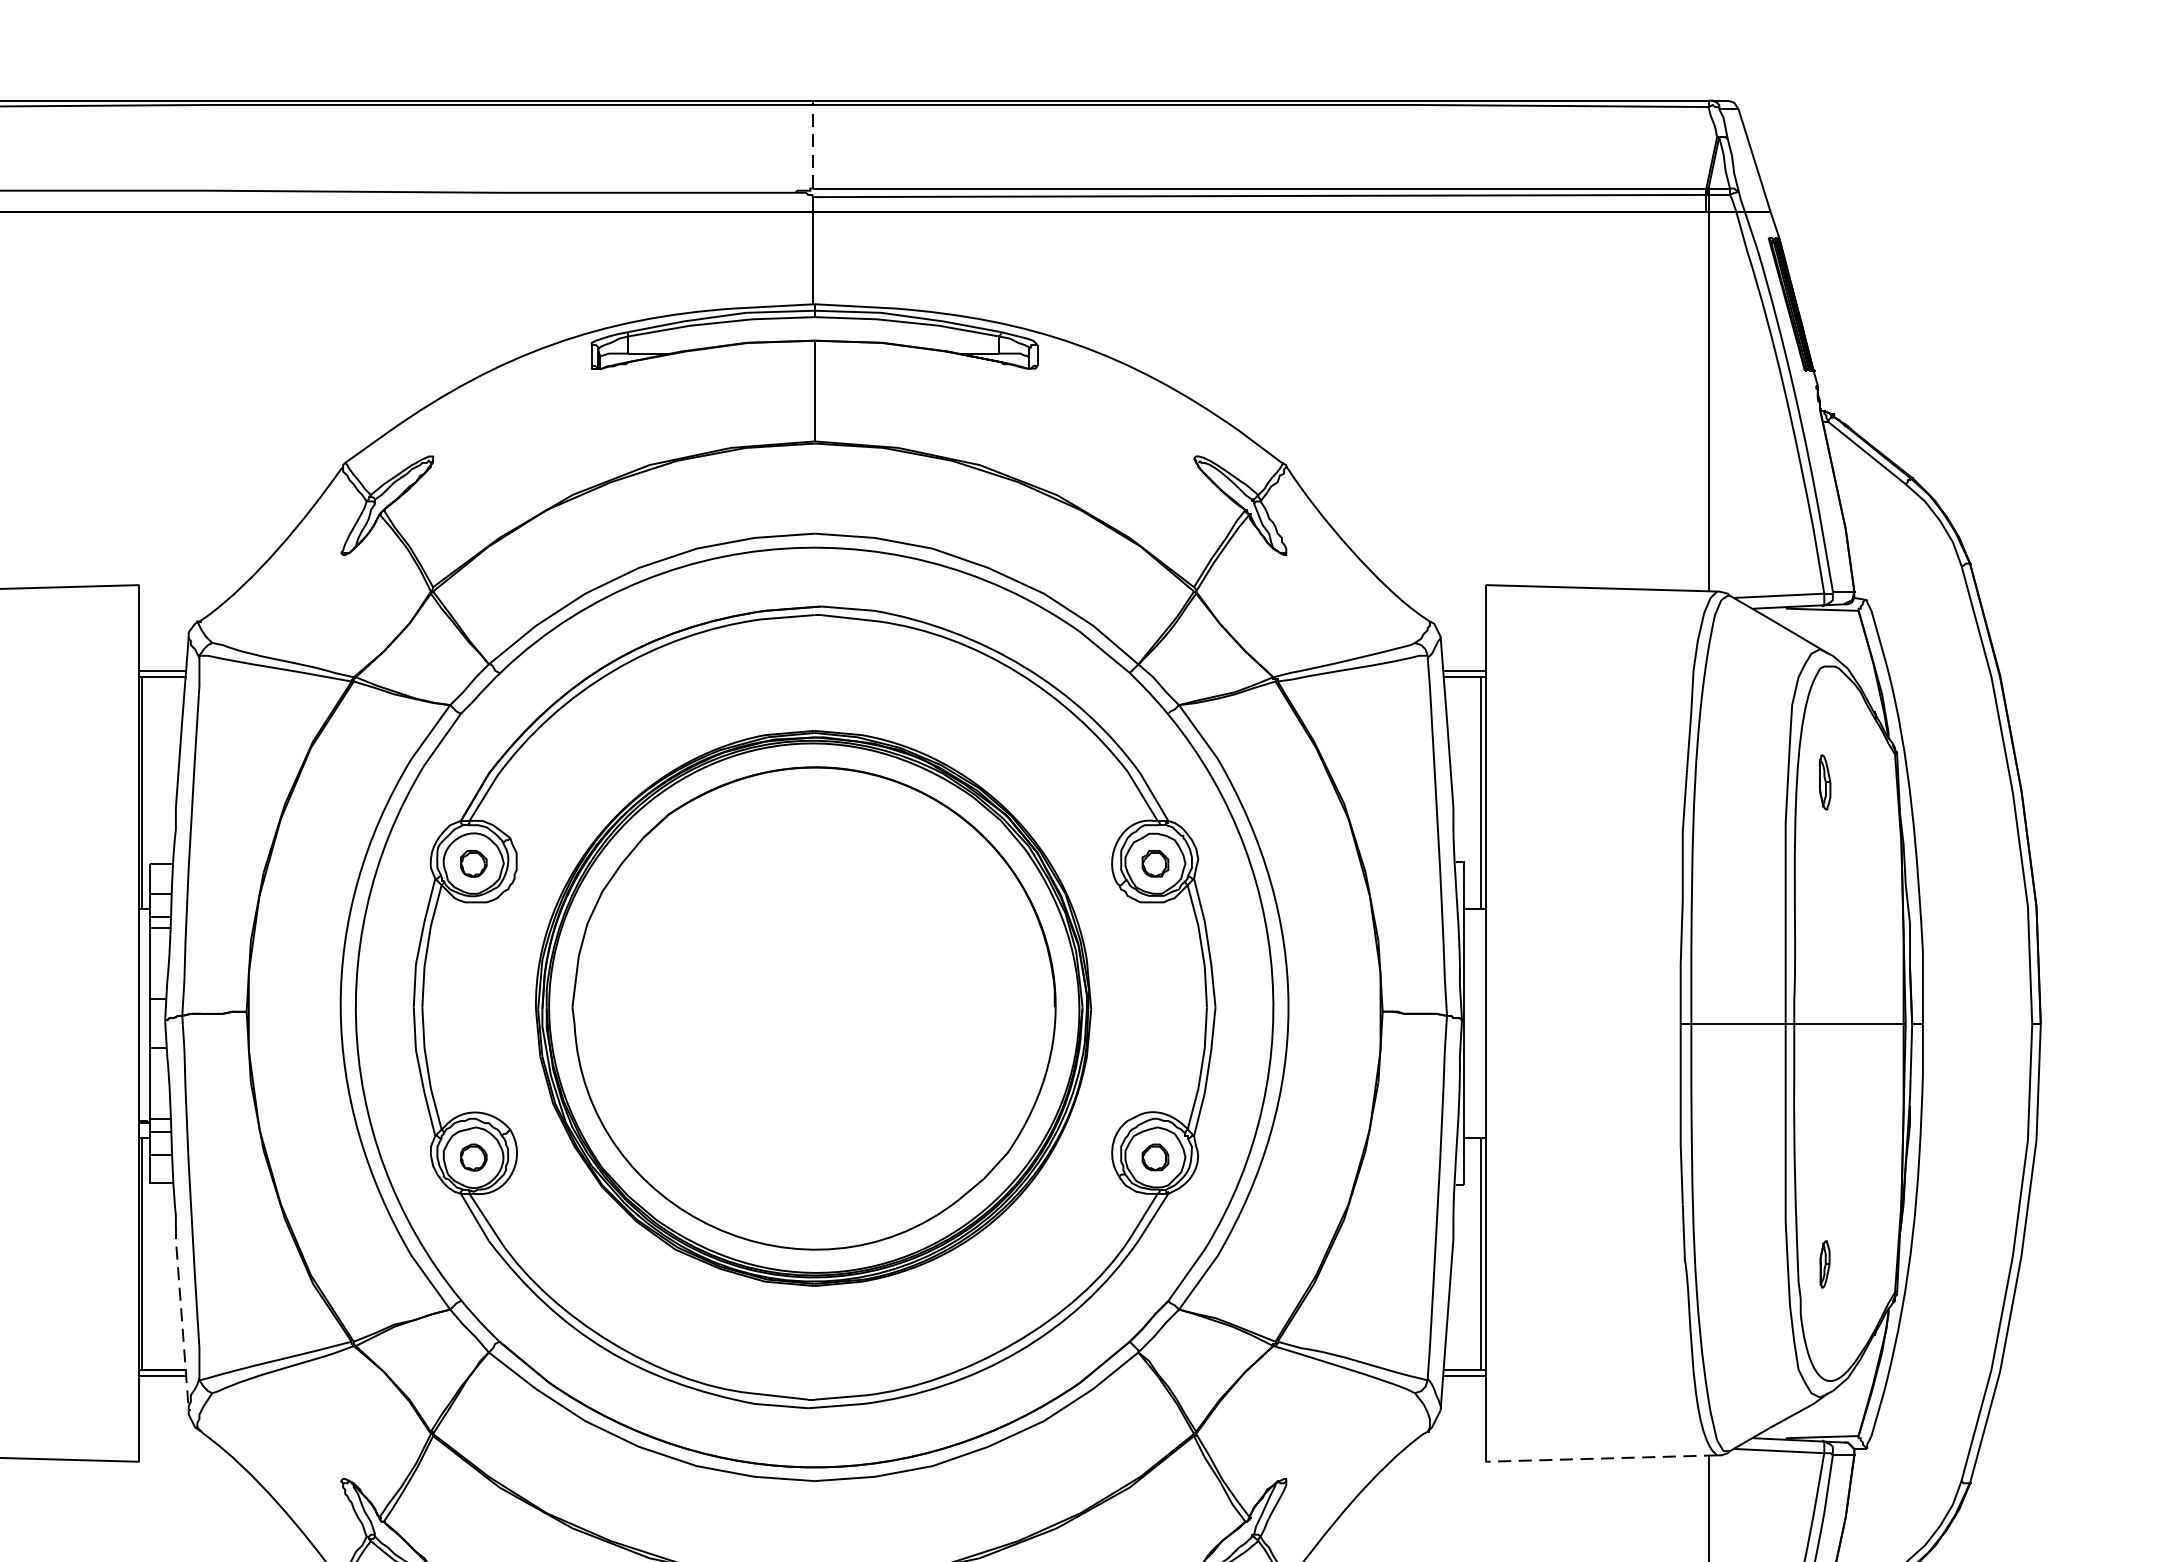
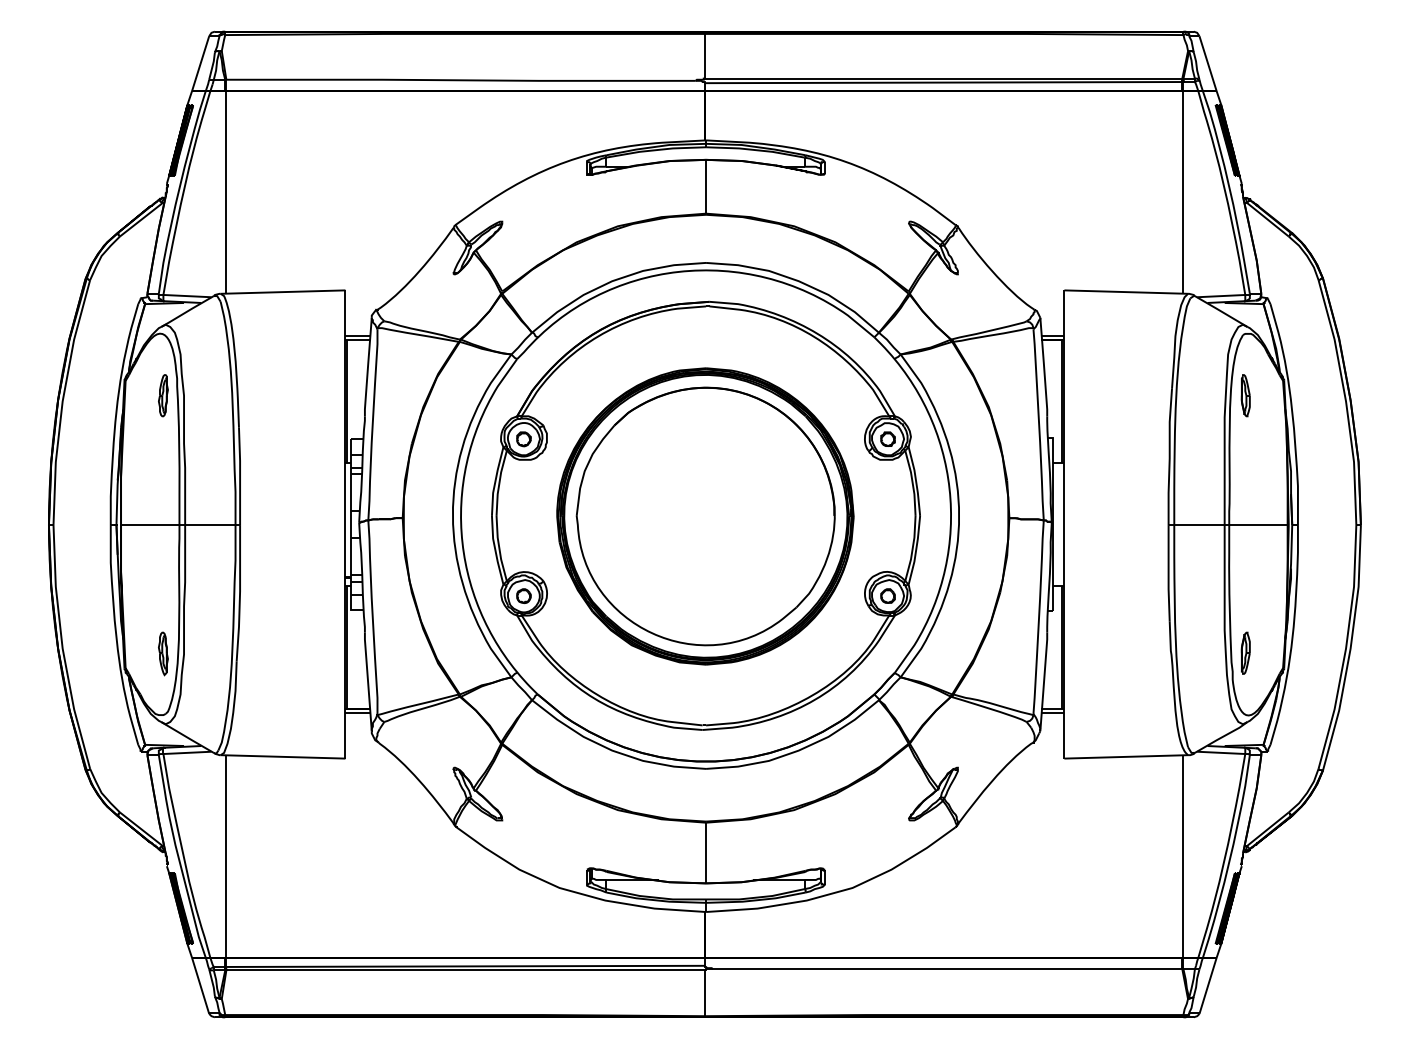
line: (811, 145) -> (704, 55), dashed -> solid
part: (1824, 781) -> (1245, 395), size x1.43
part: (1824, 1263) -> (1245, 652), size x1.67
line: (182, 1317) -> (368, 681), dashed -> solid
line: (1601, 1457) -> (1126, 756), dashed -> solid

